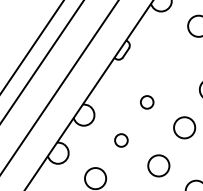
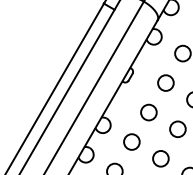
circle: (172, 63) -> (165, 82), added
circle: (146, 102) -> (148, 112), size x1.67
circle: (120, 139) -> (131, 141), size x1.67

